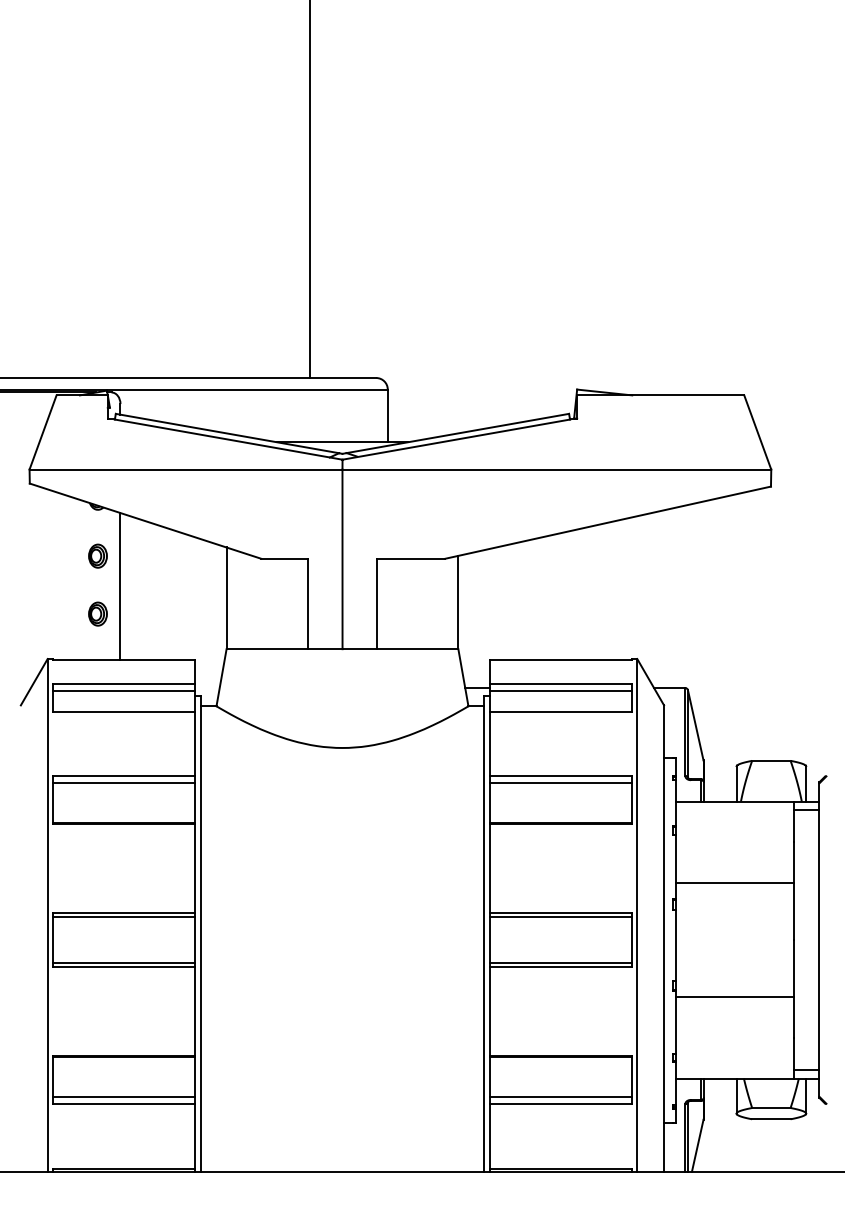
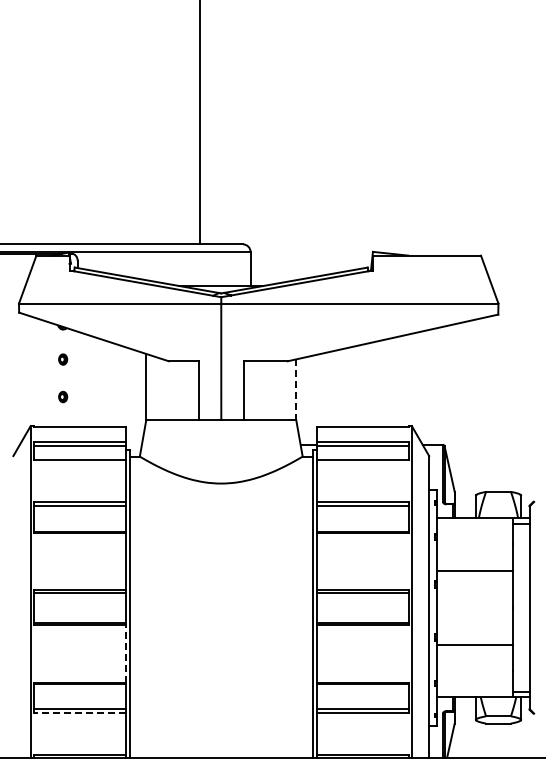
part: (96, 556) -> (62, 359), size x0.7
line: (120, 585) -> (77, 378), removed
line: (458, 604) -> (296, 390), solid -> dashed
part: (96, 613) -> (62, 396), size x0.7
line: (194, 1012) -> (125, 654), solid -> dashed
line: (123, 1103) -> (79, 713), solid -> dashed

